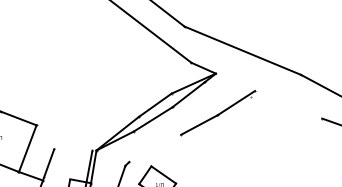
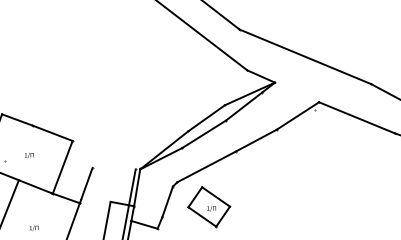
line: (288, 104) -> (356, 117), added
line: (155, 147) -> (206, 166), added

